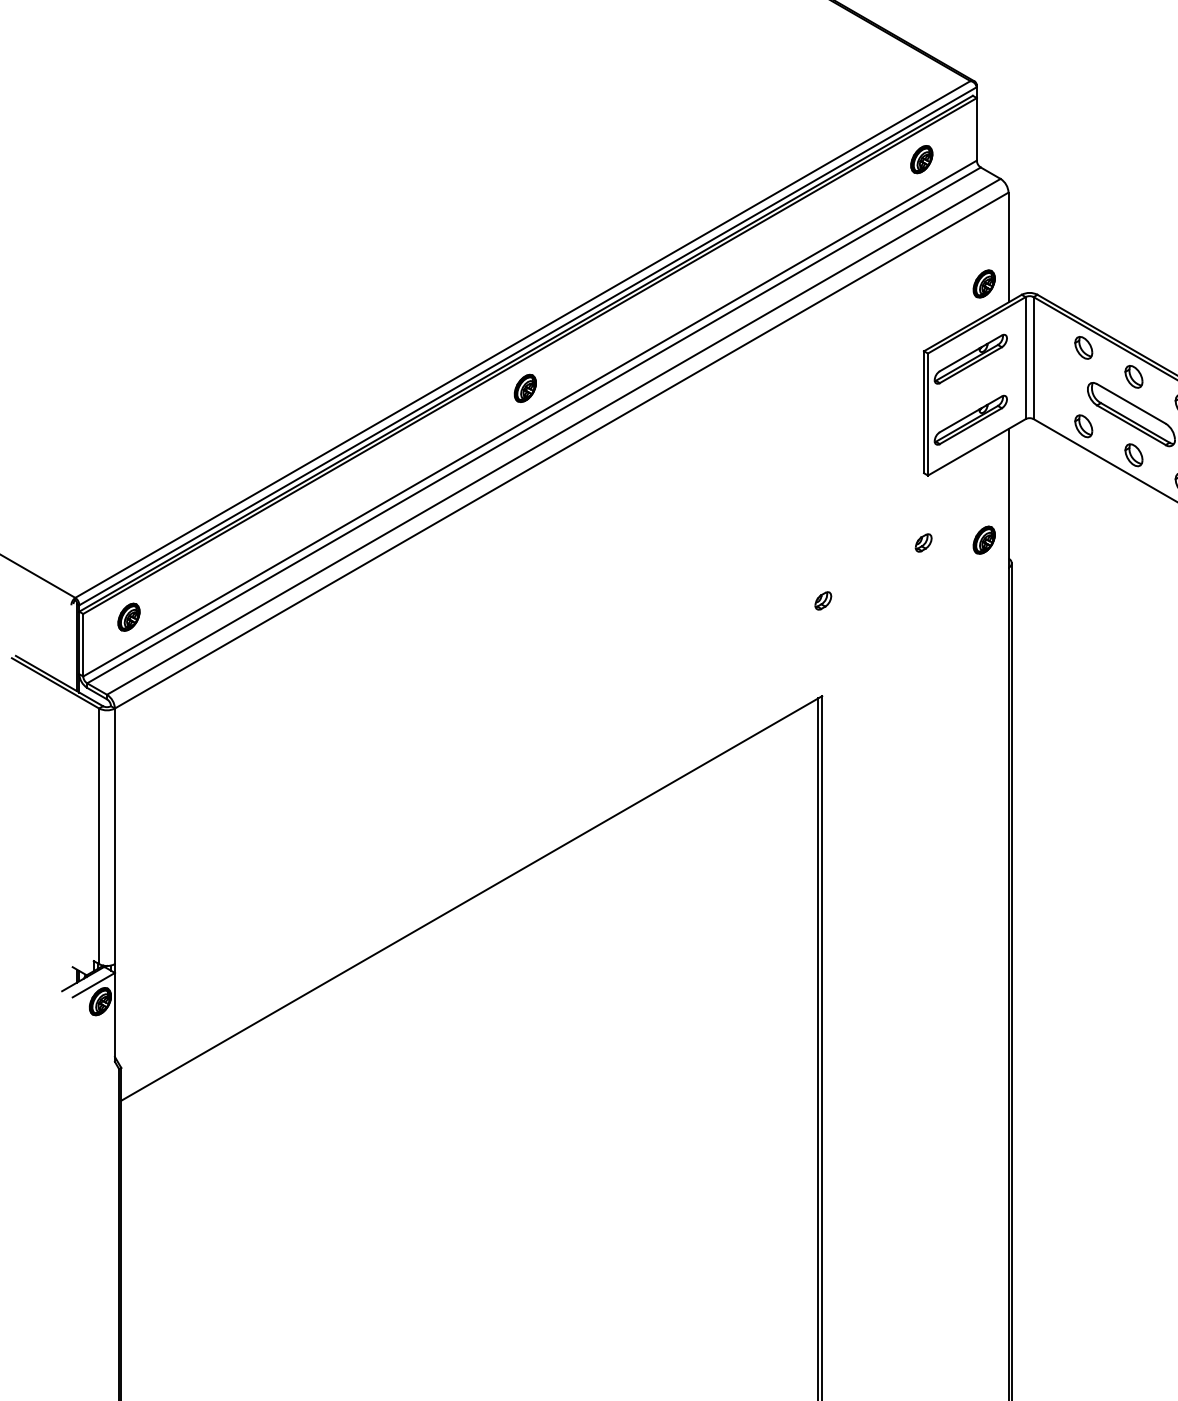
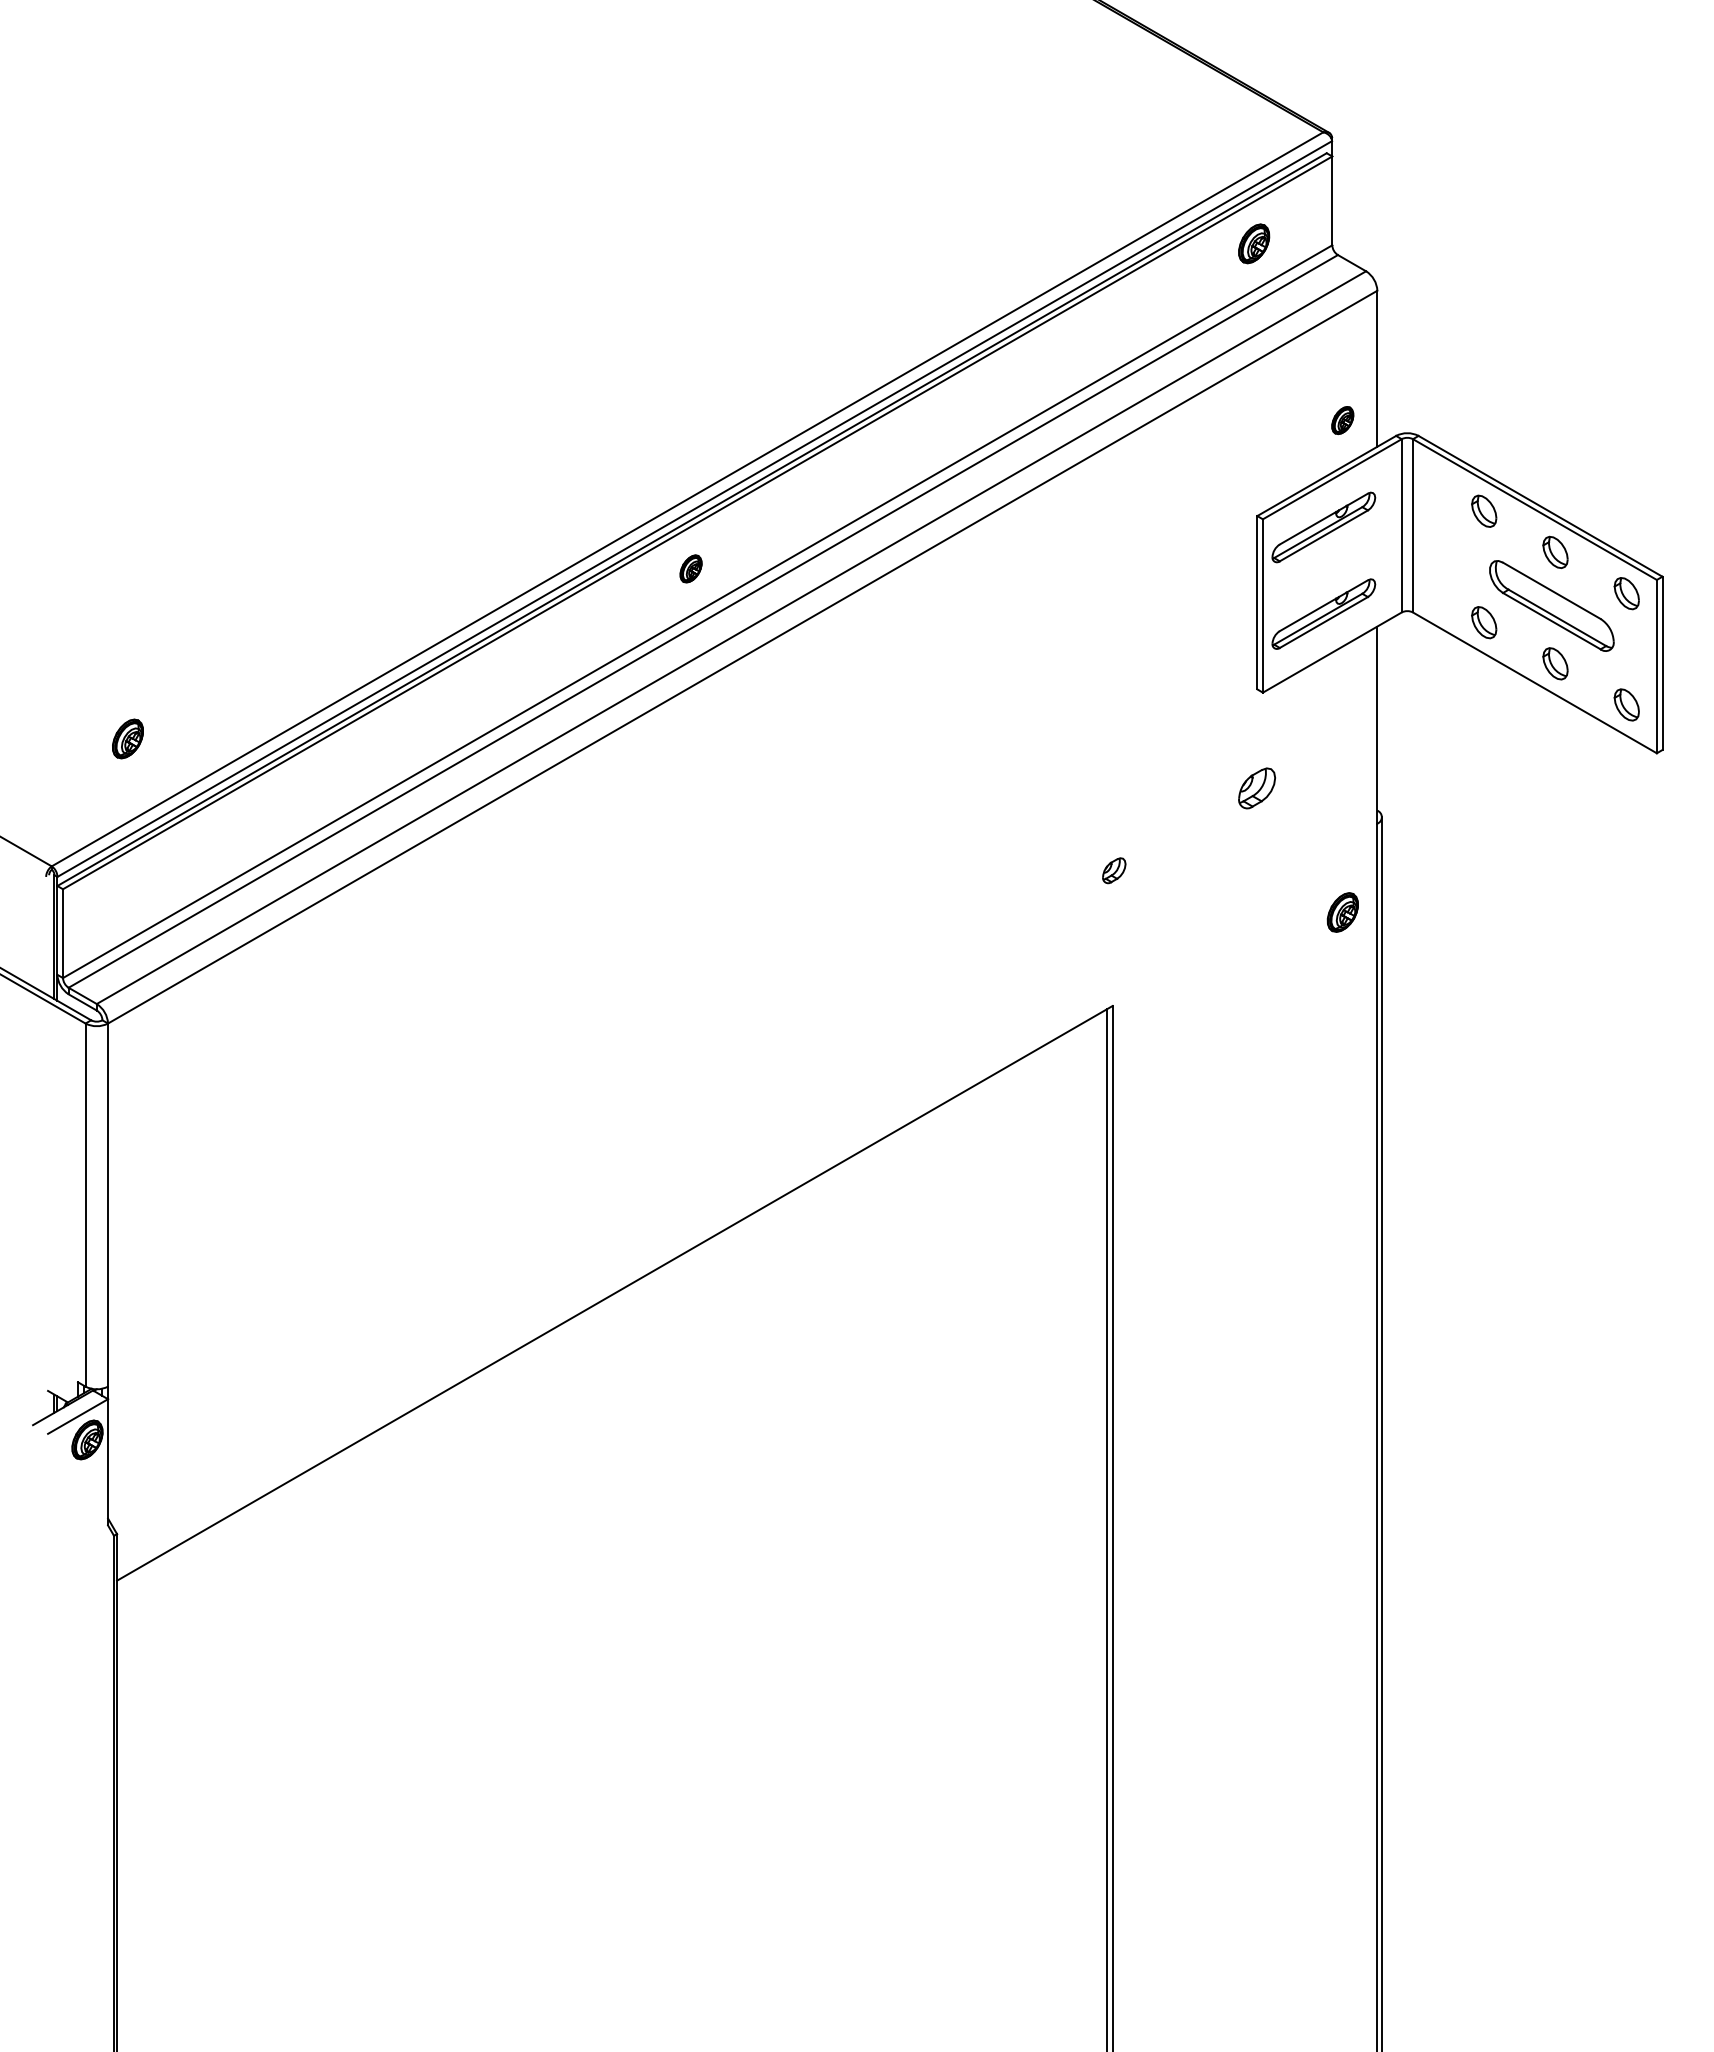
part: (984, 283) -> (1342, 420), size x0.7
part: (524, 388) -> (690, 568), size x0.7
part: (984, 540) -> (1342, 912), moved
part: (923, 543) -> (1256, 788), size x1.6
part: (128, 616) -> (127, 738), moved

